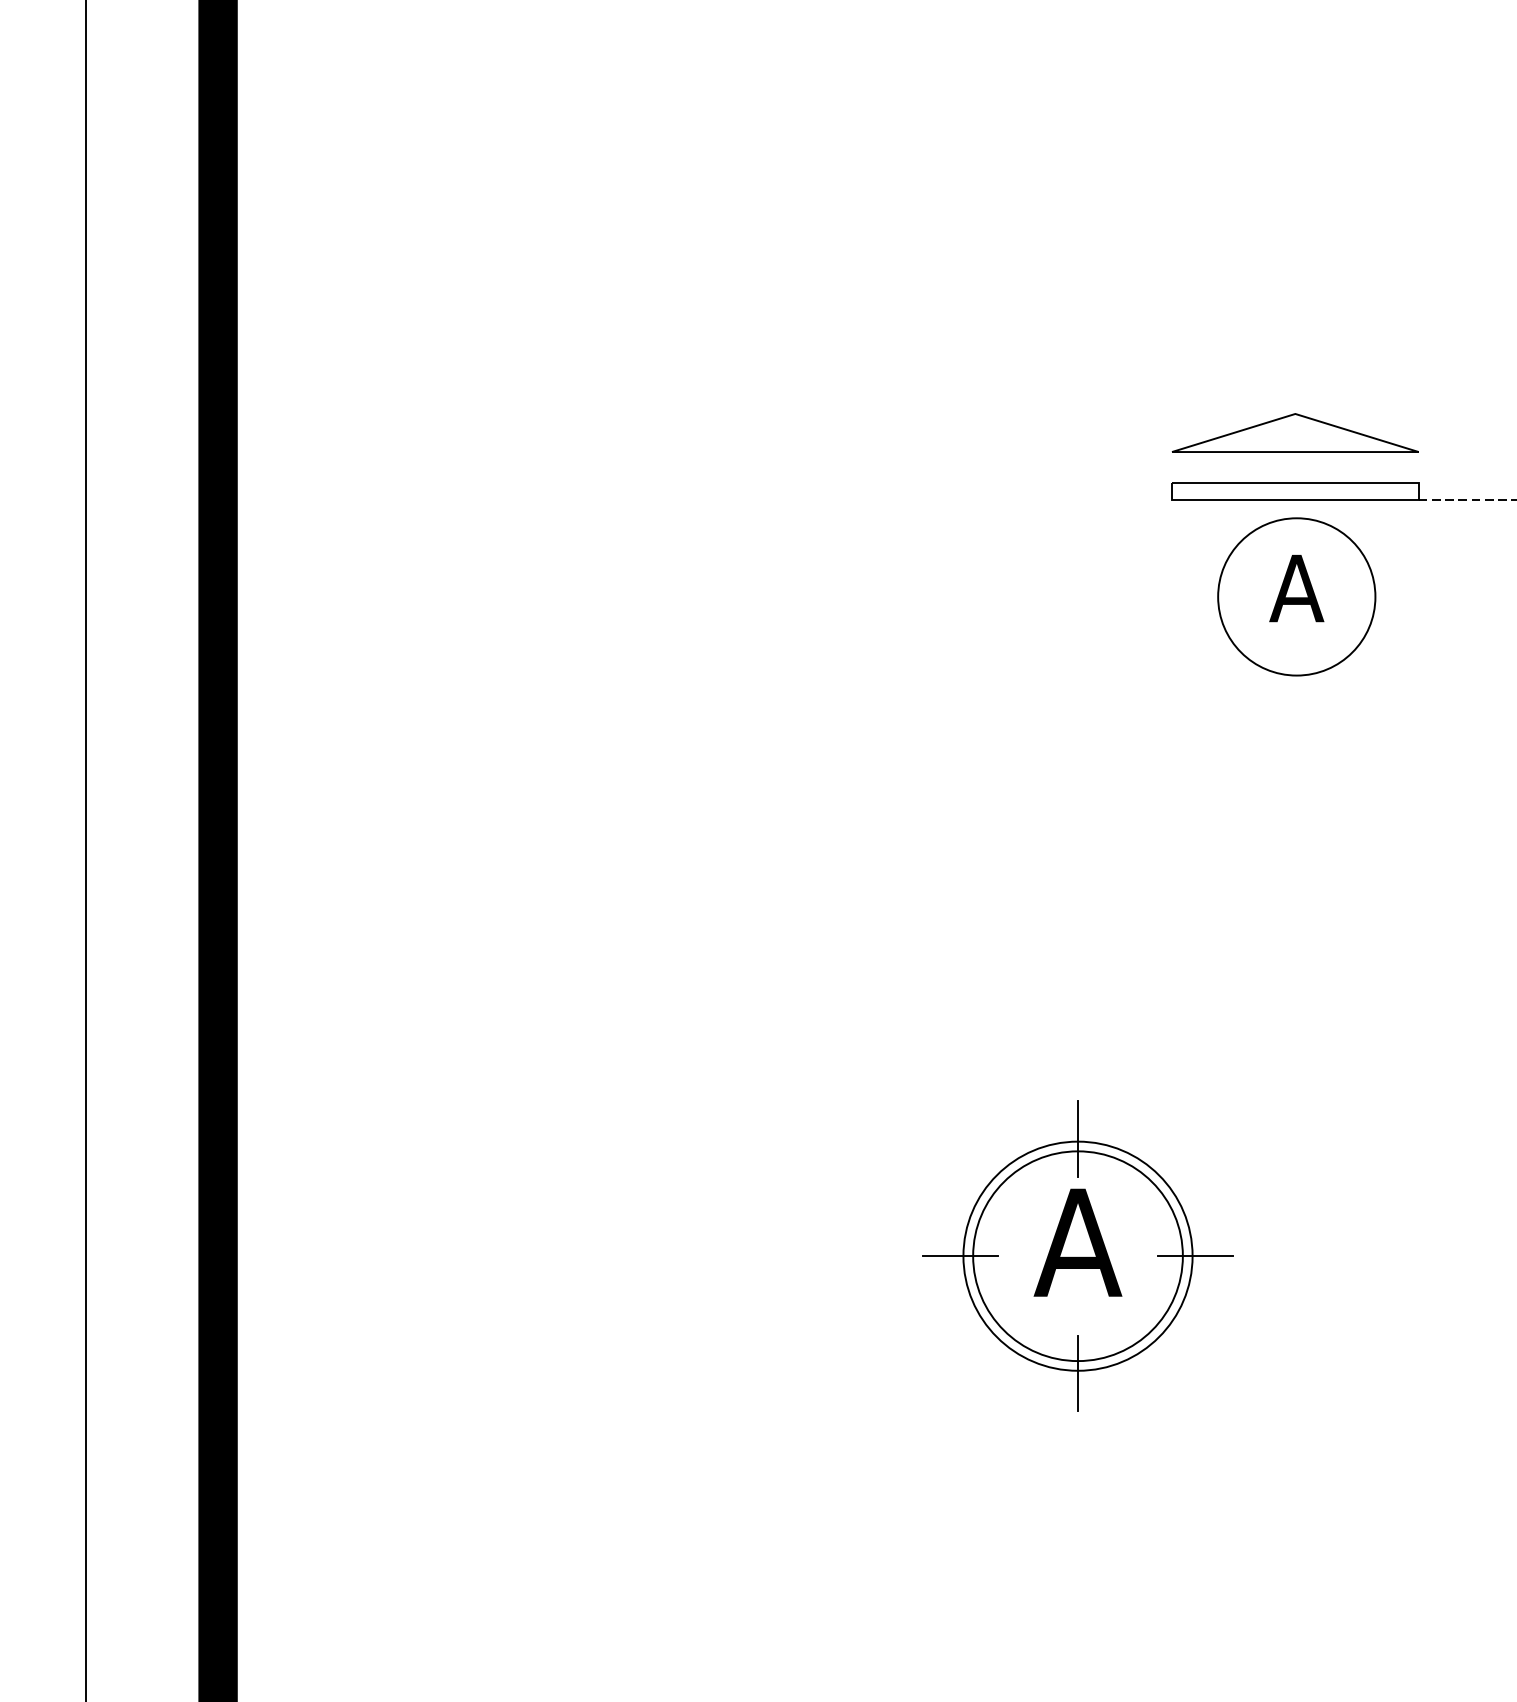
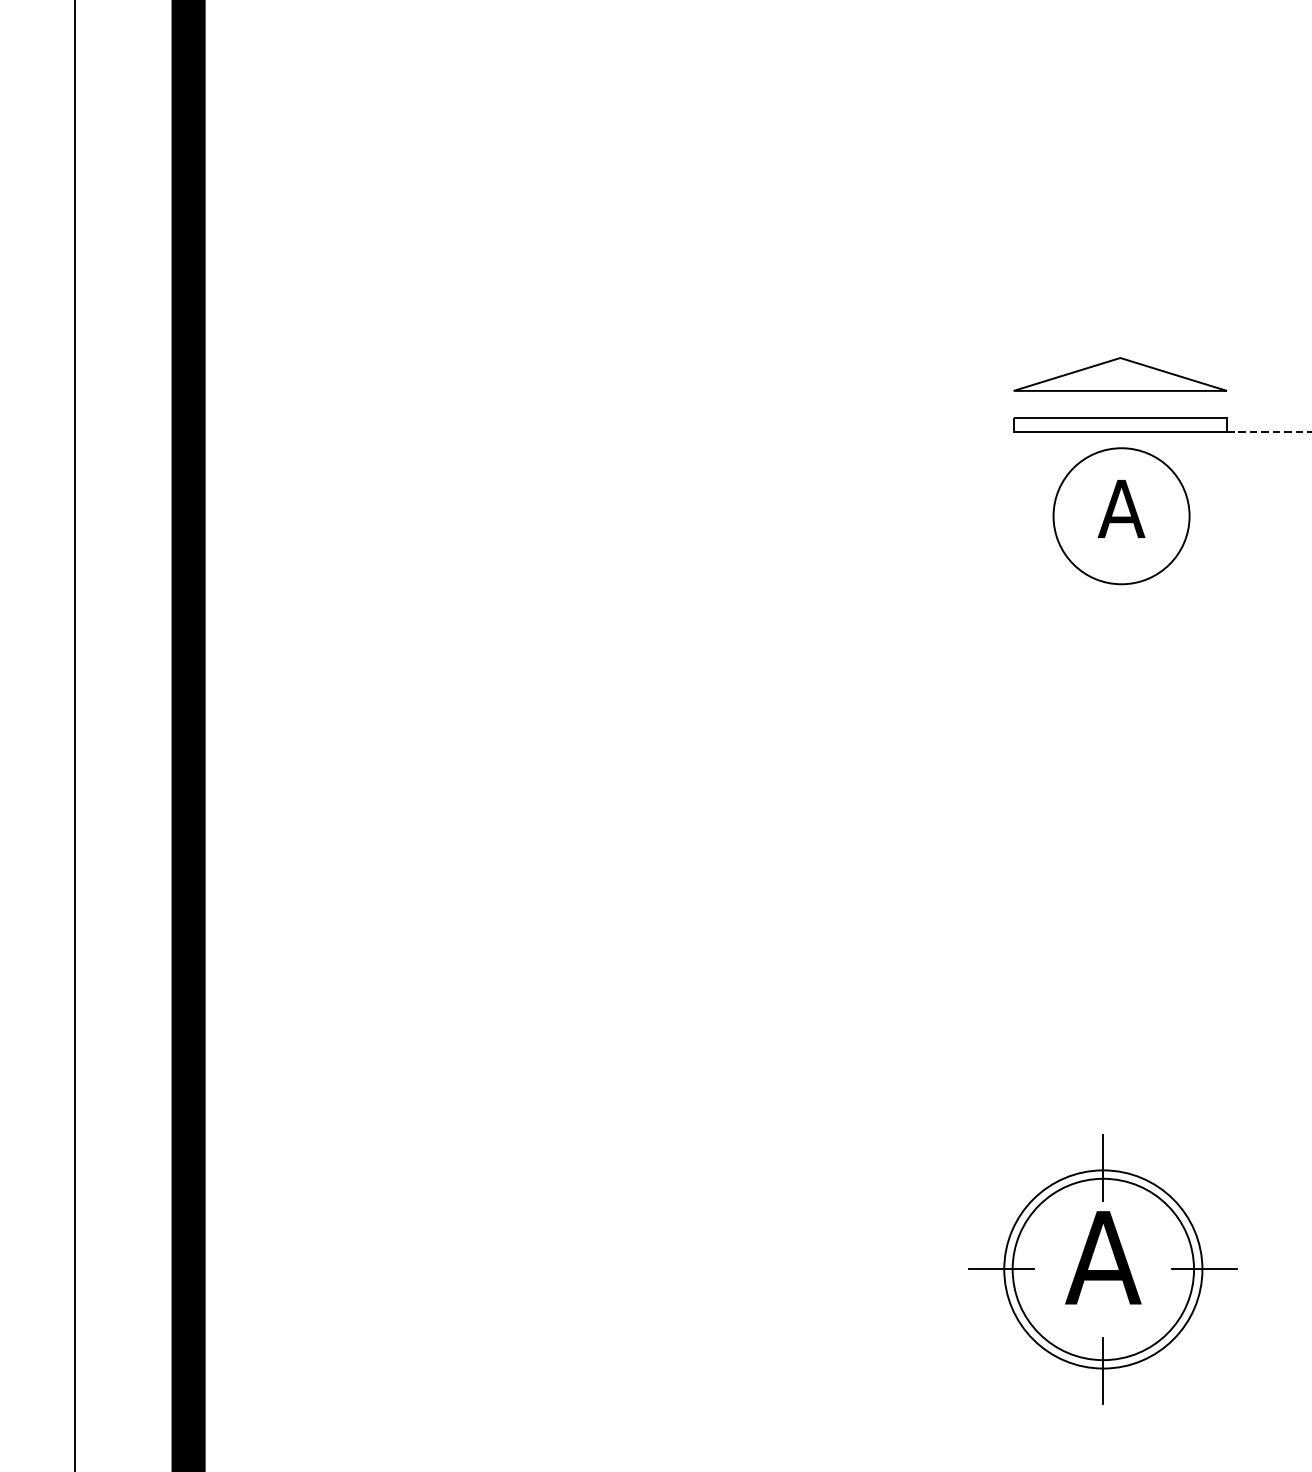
part: (1077, 1256) -> (1102, 1269), moved

